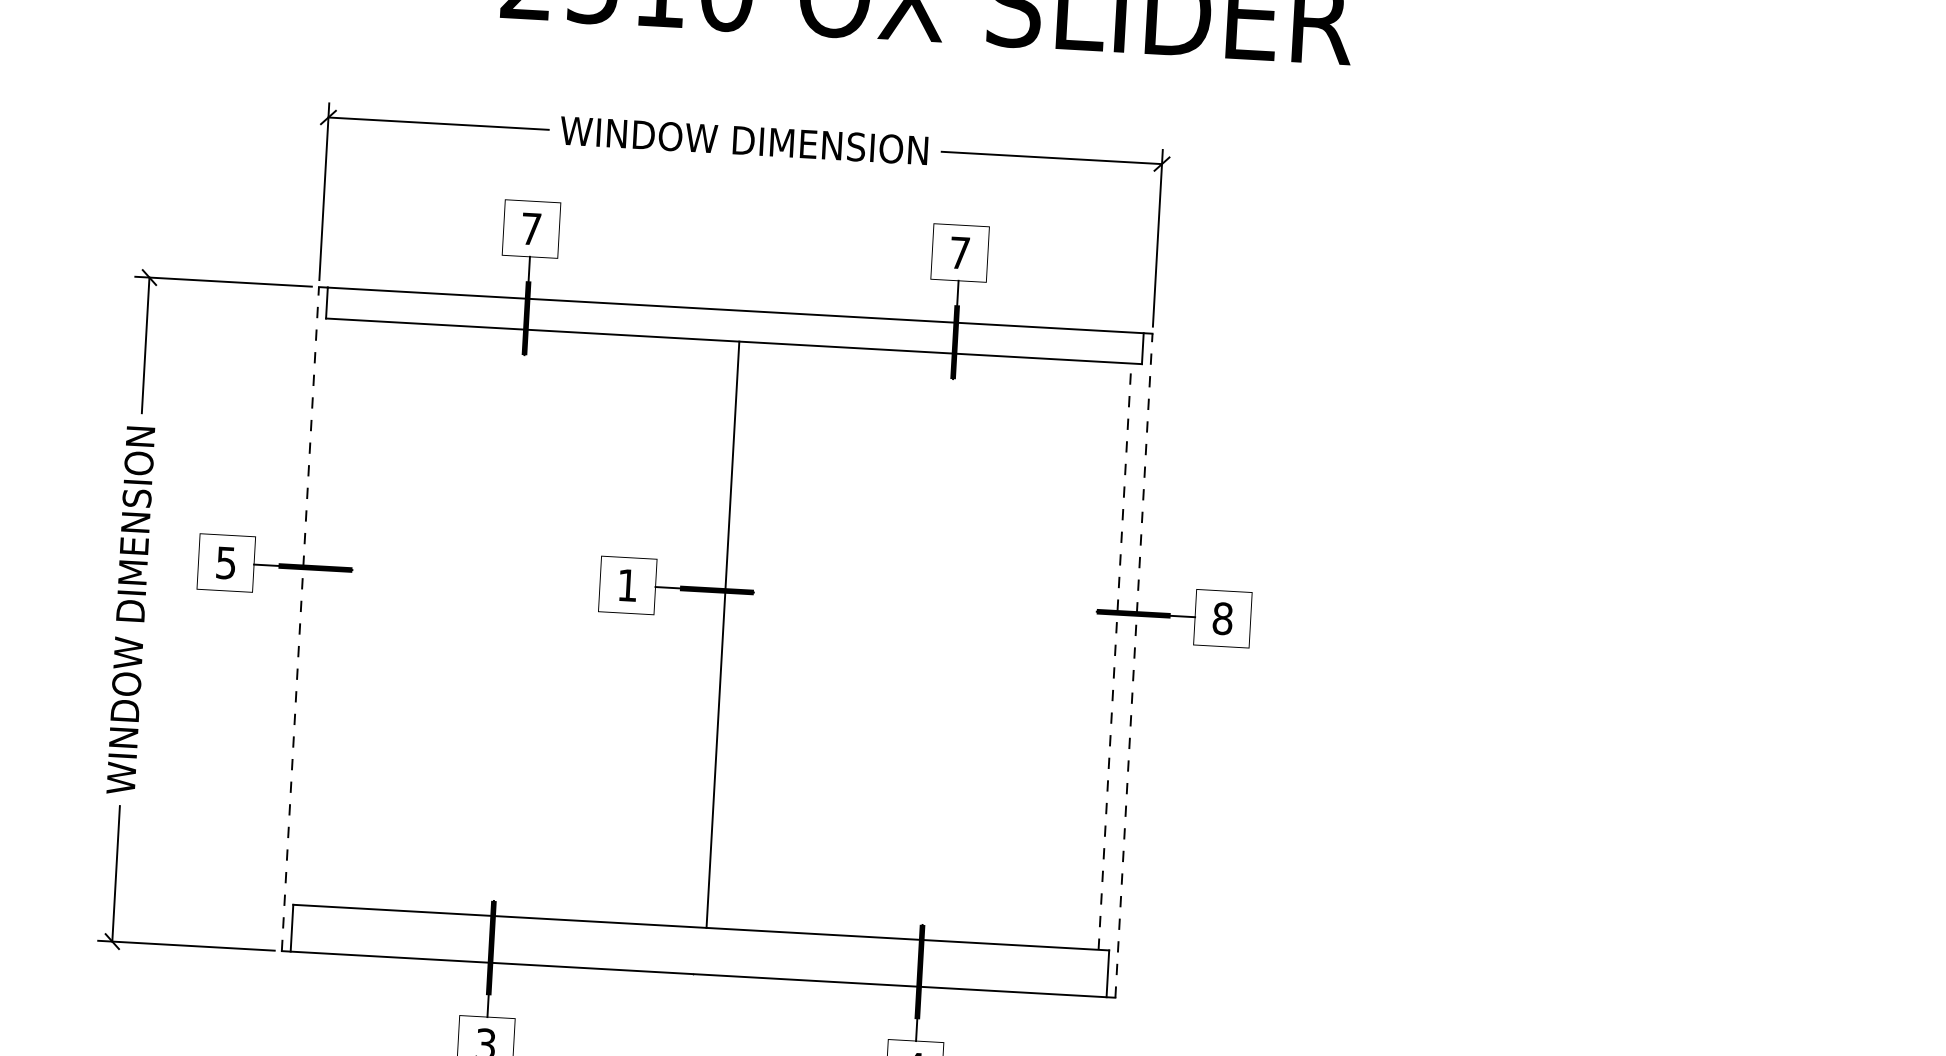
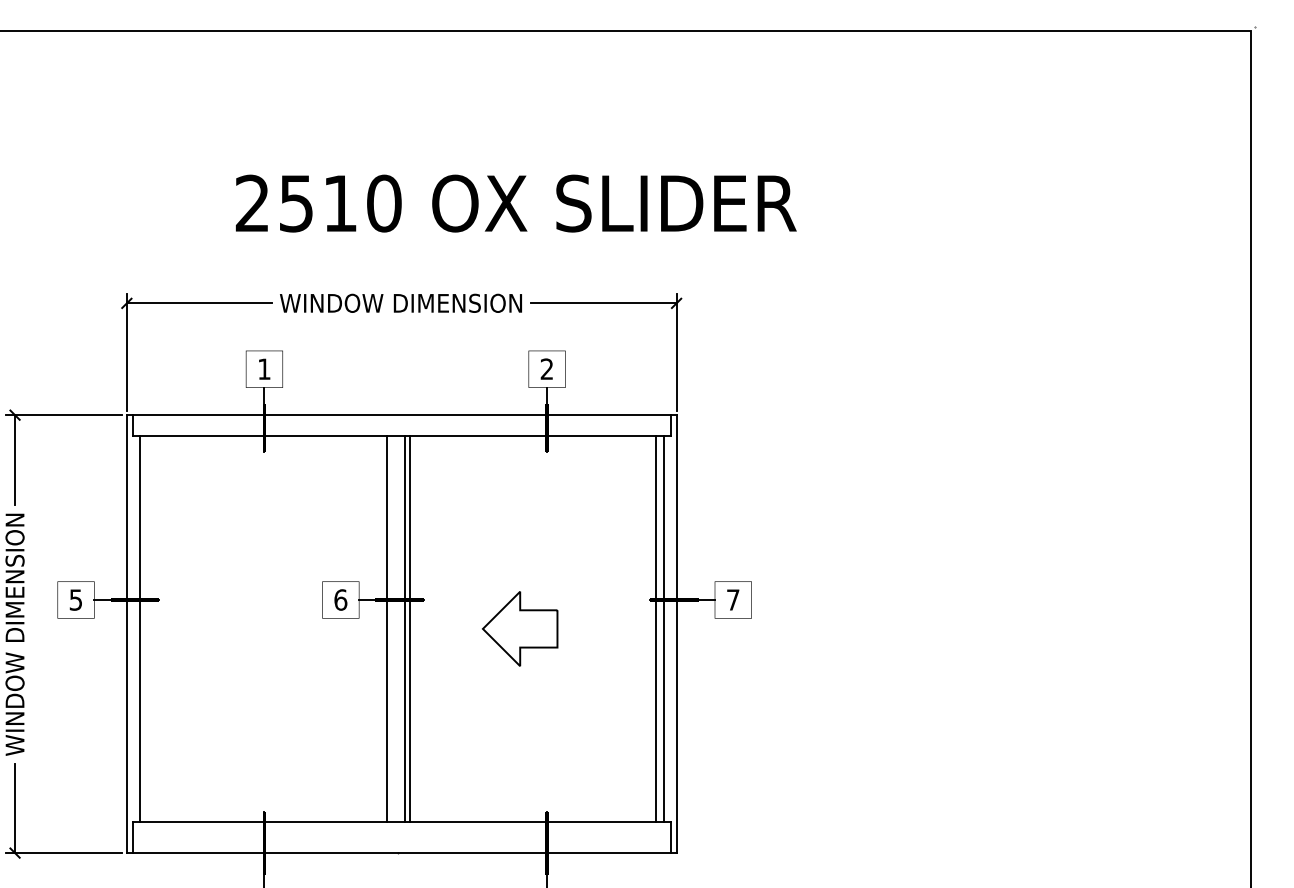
text: (531, 227) -> (264, 368), 7 -> 1
text: (959, 251) -> (546, 368), 7 -> 2
text: (627, 584) -> (340, 599), 1 -> 6
line: (321, 611) -> (140, 628), added
text: (1221, 617) -> (732, 599), 8 -> 7
line: (299, 619) -> (126, 634), dashed -> solid
line: (694, 632) -> (386, 628), added
line: (729, 634) -> (409, 628), added
part: (897, 643) -> (520, 628), added
line: (1104, 655) -> (656, 628), added
line: (1114, 656) -> (663, 628), dashed -> solid
line: (1133, 666) -> (676, 634), dashed -> solid

